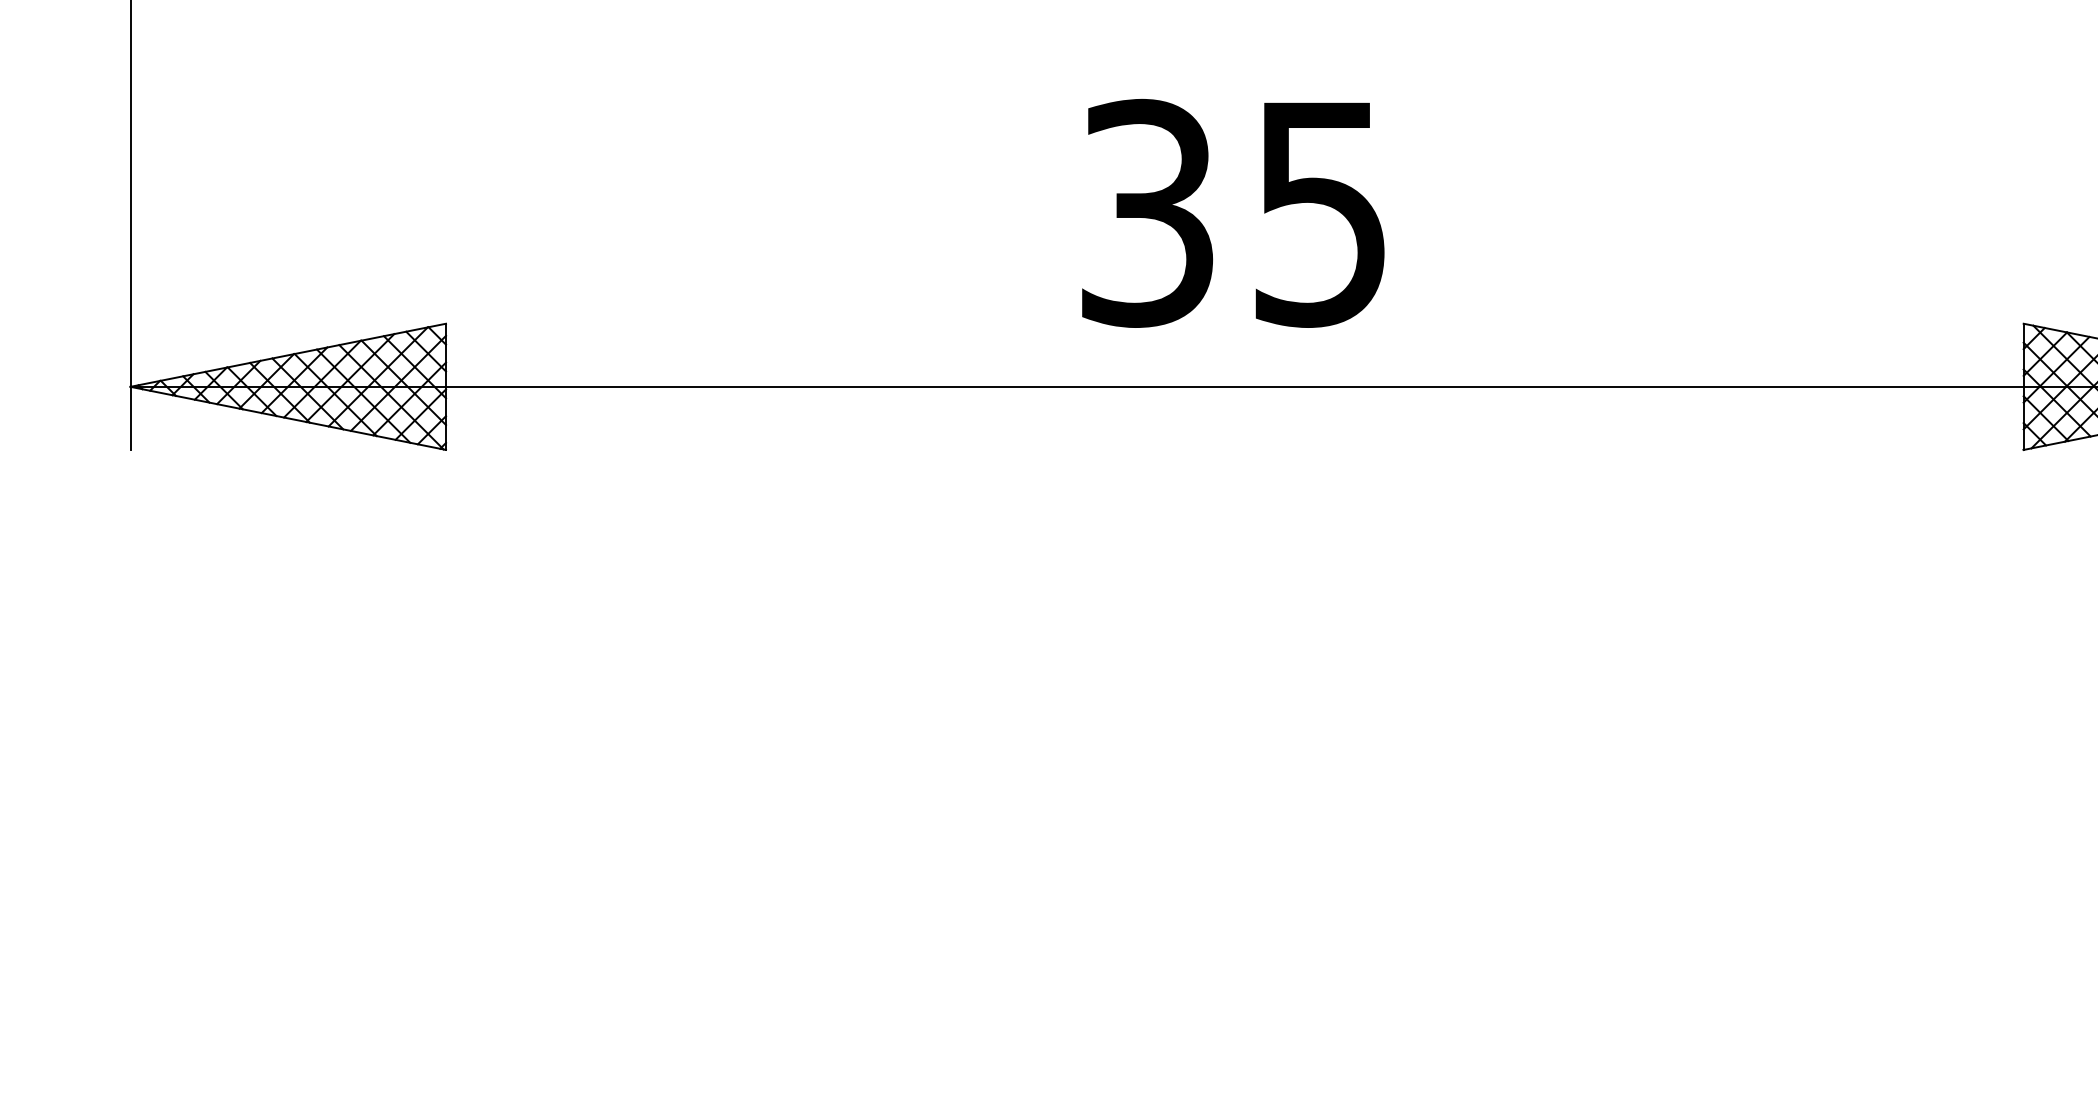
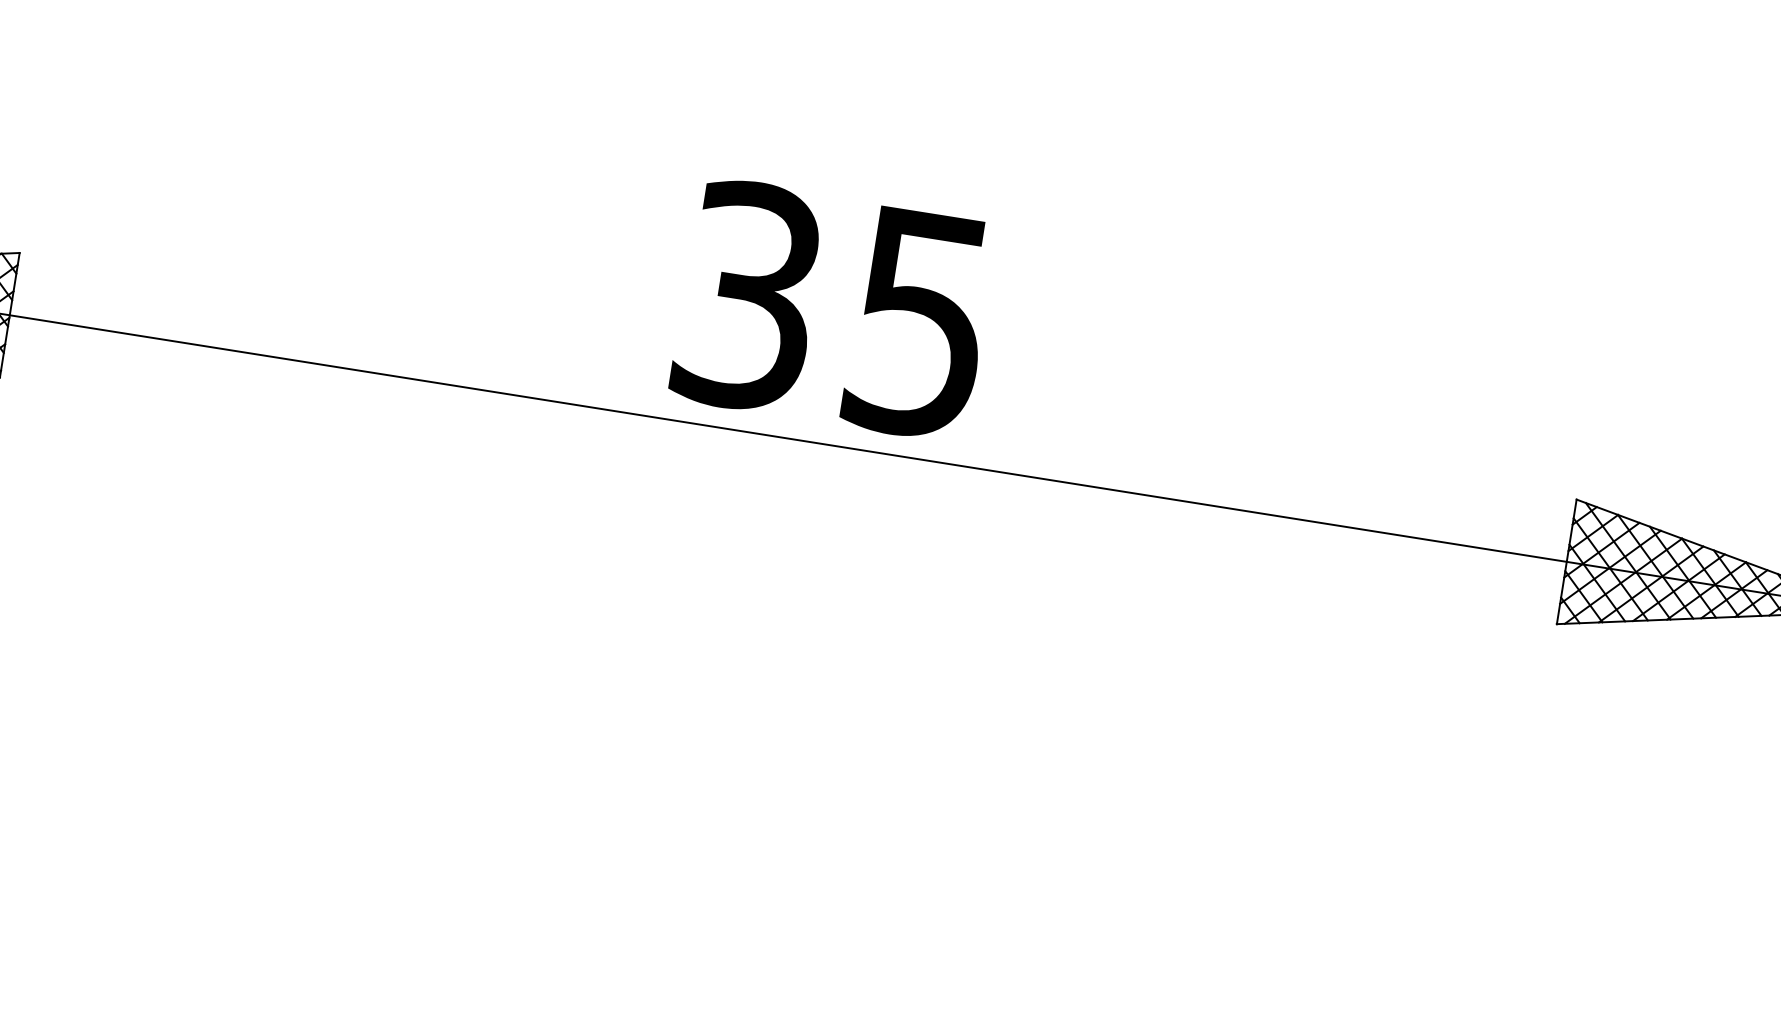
text: (1233, 213) -> (833, 309), moved

